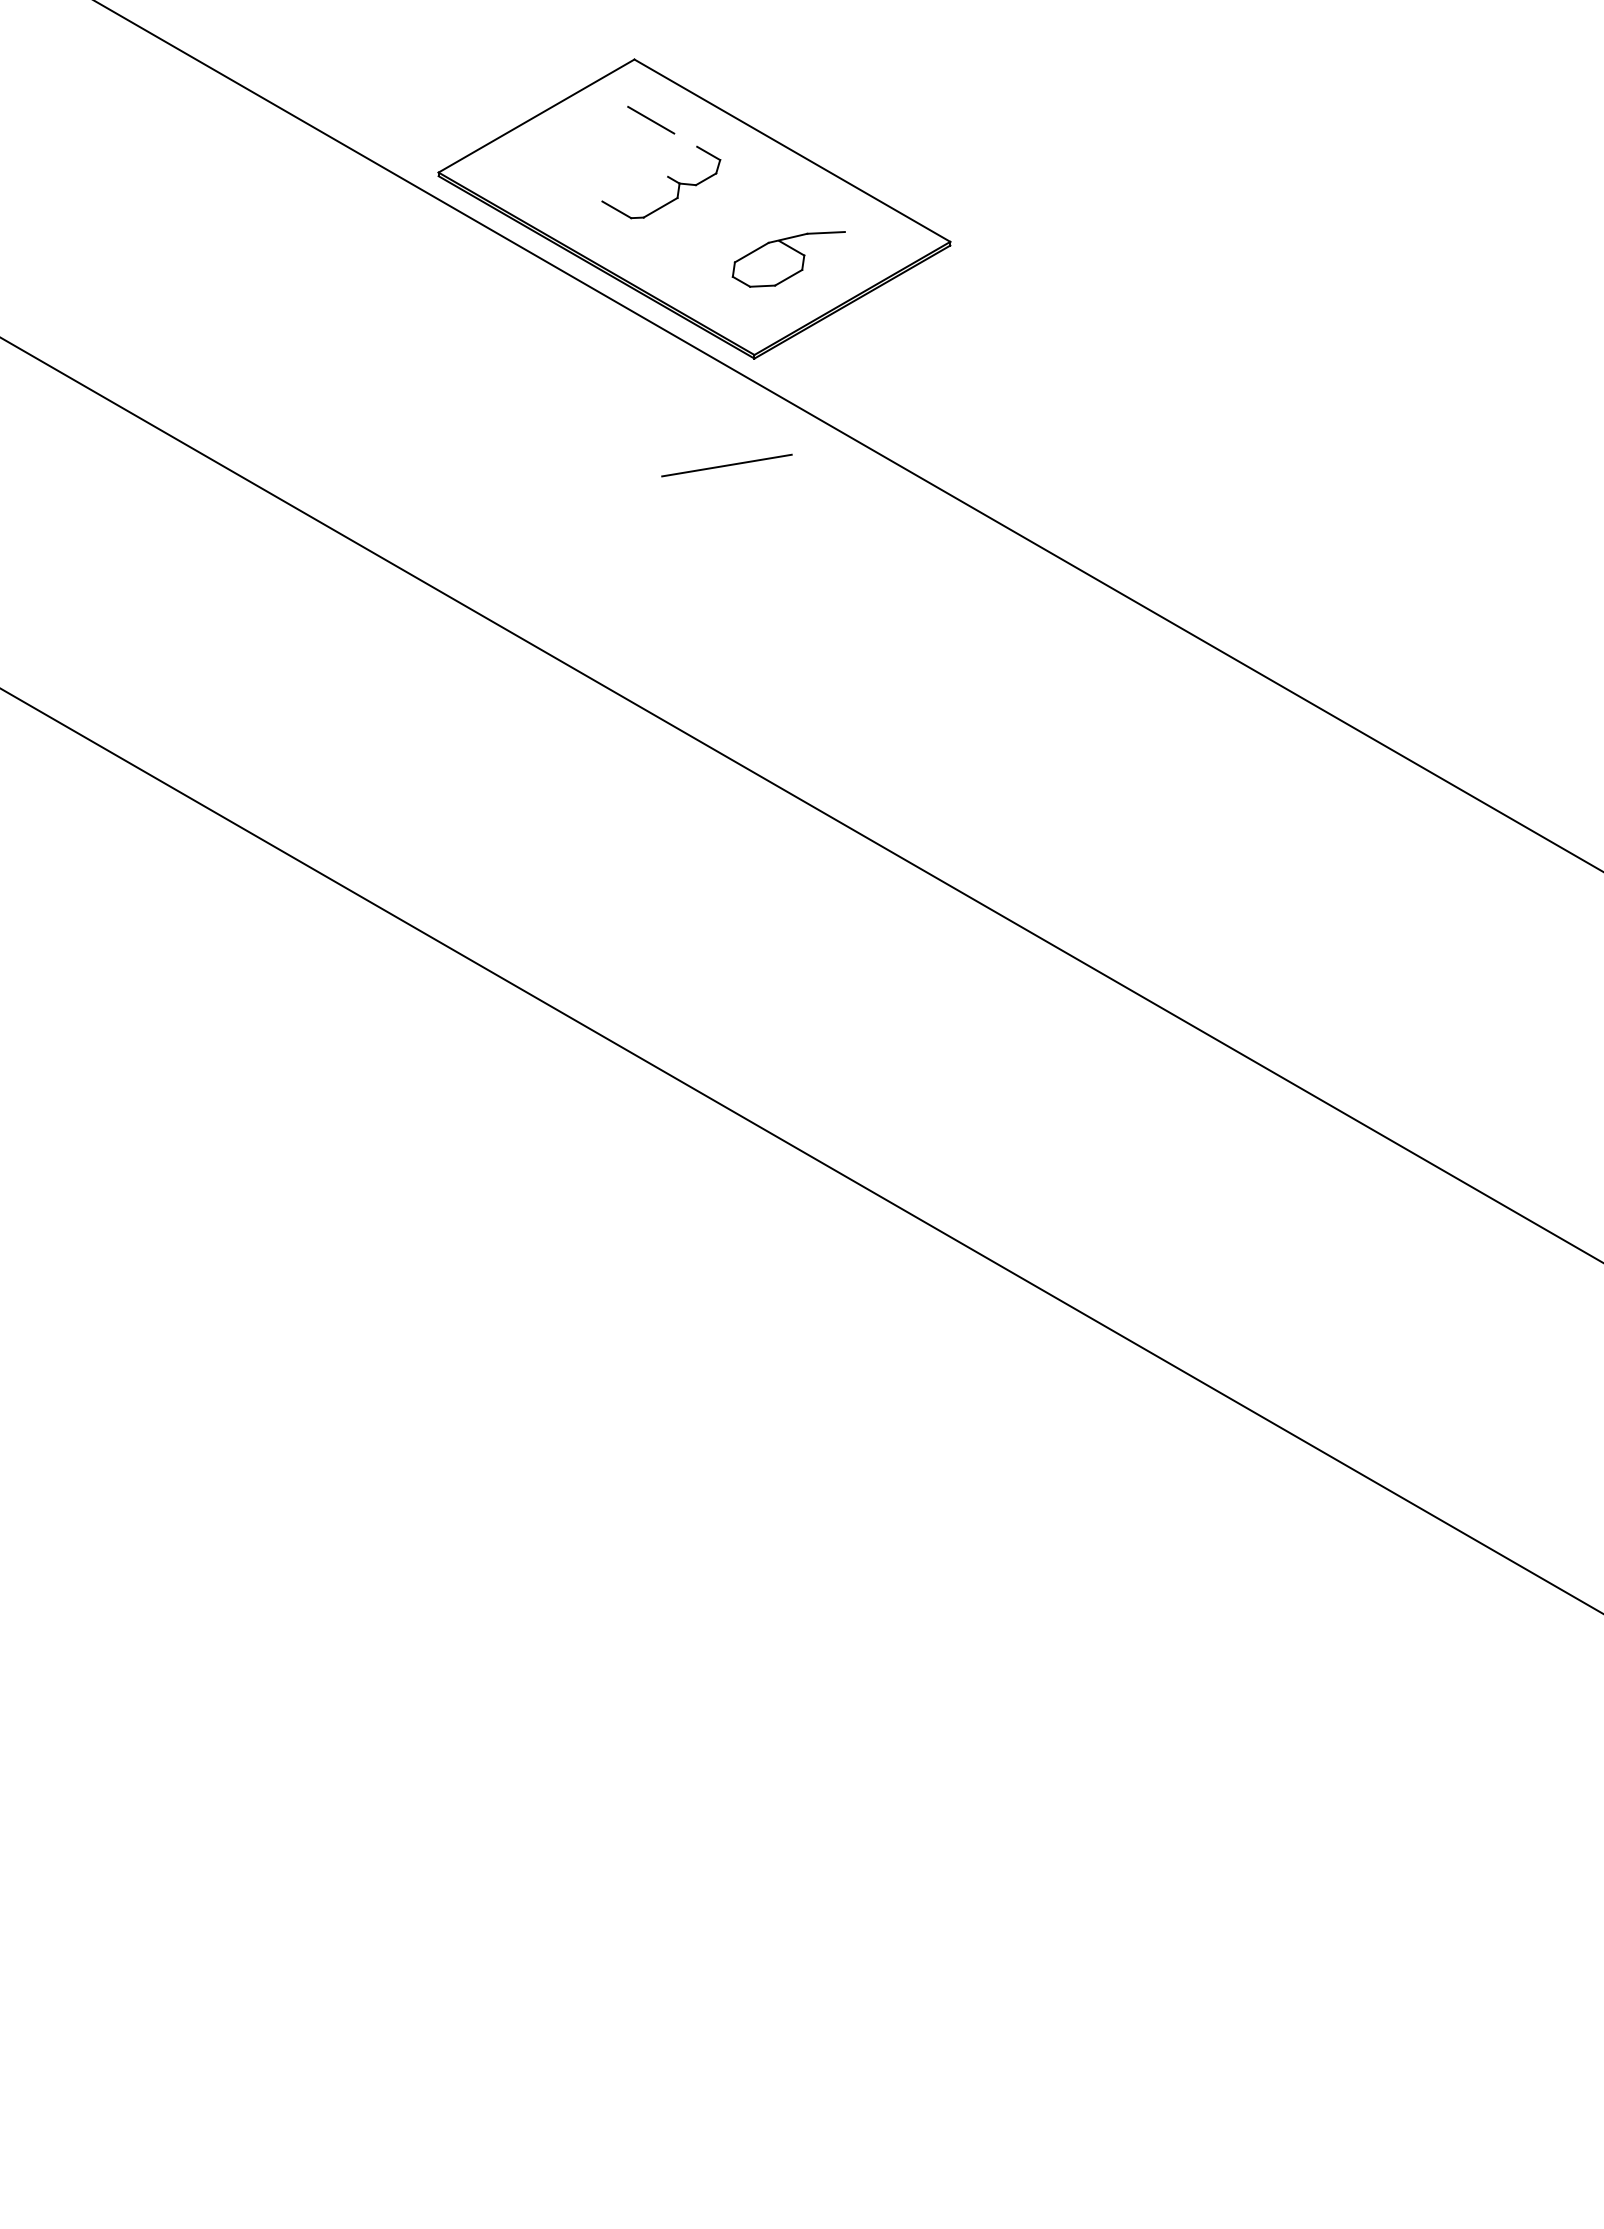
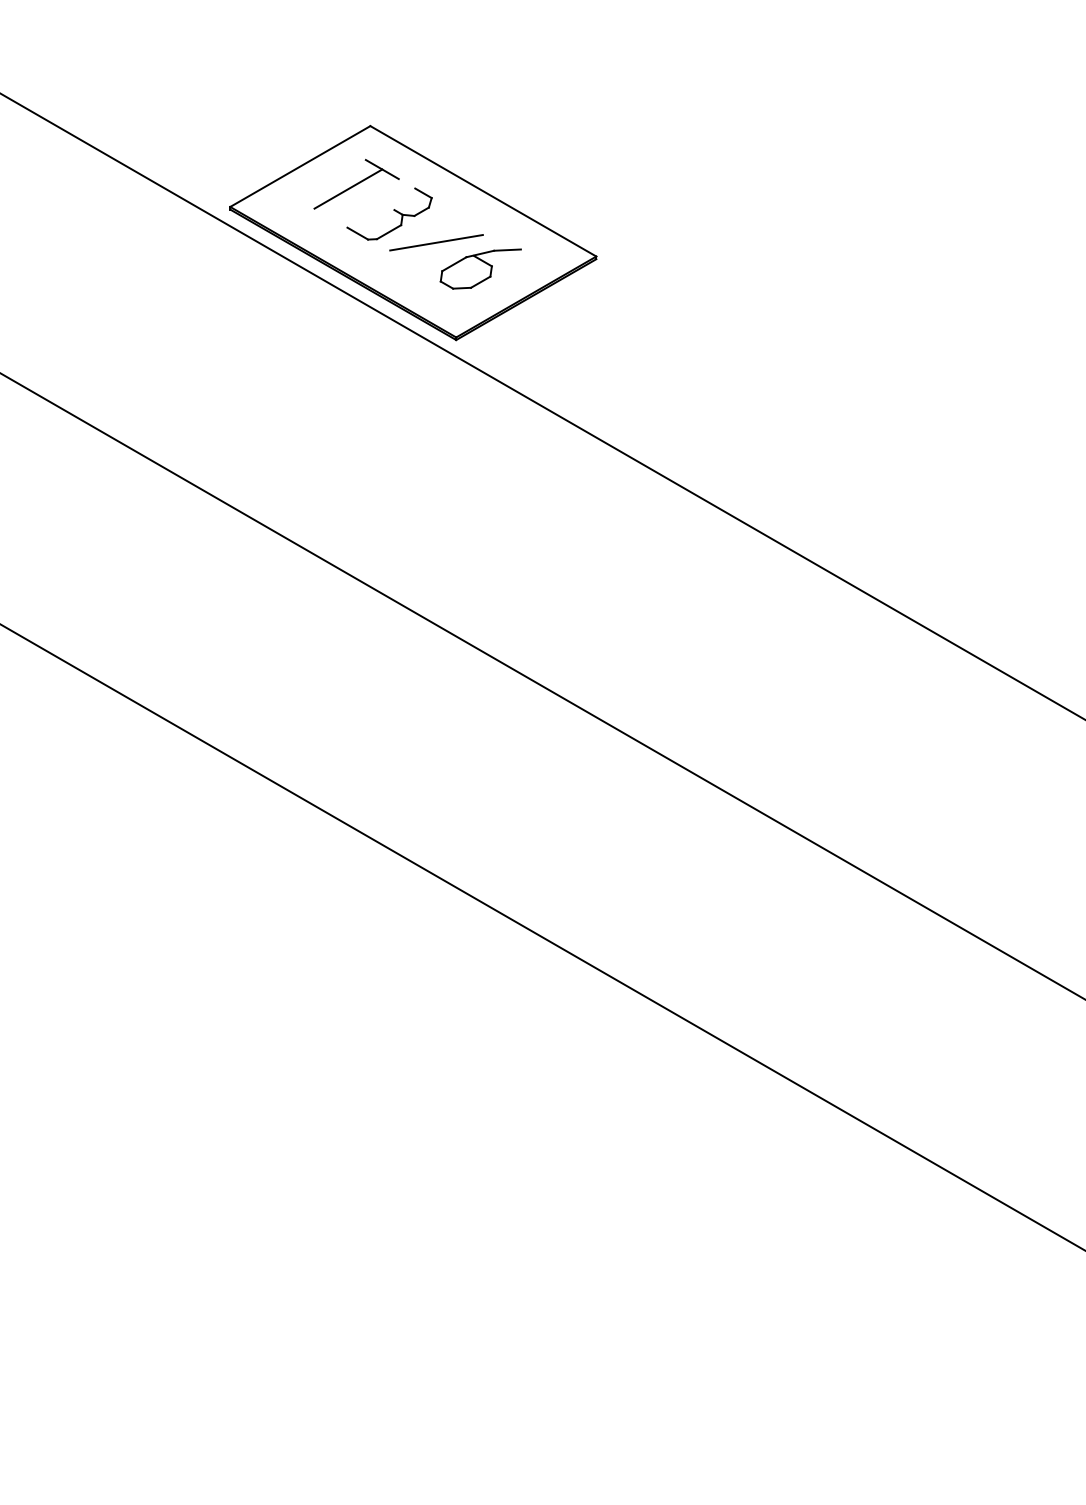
line: (603, 147) -> (348, 189), added
line: (726, 465) -> (436, 242), moved

